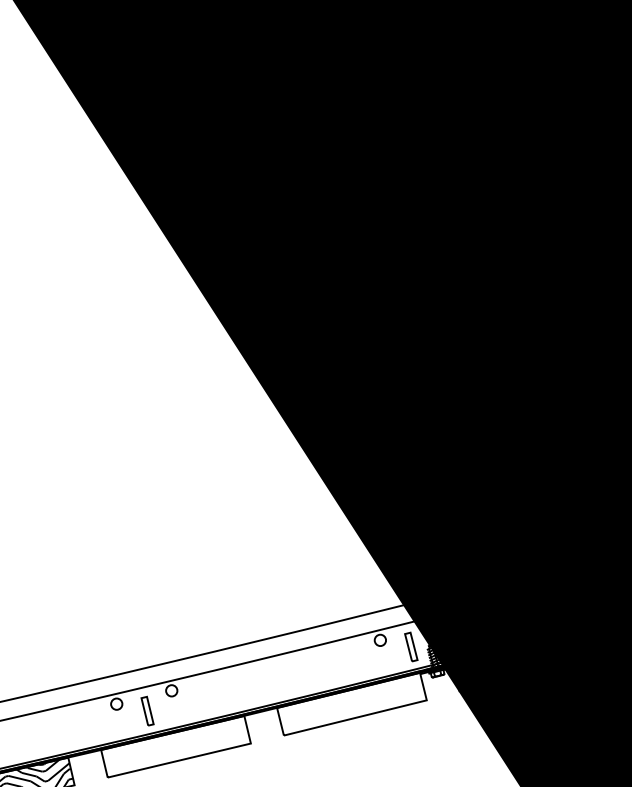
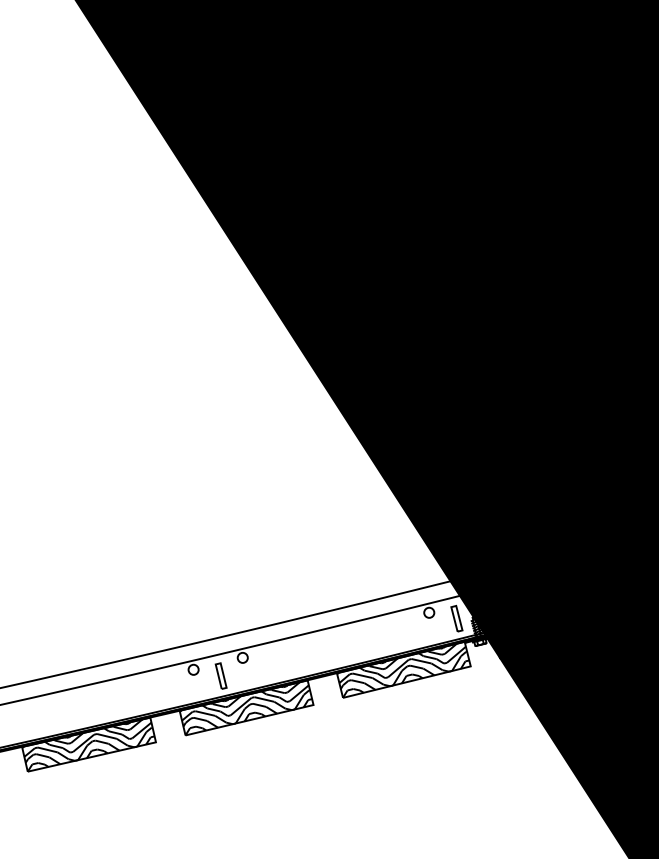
hatch: (351, 704) -> (403, 670), added
hatch: (174, 747) -> (245, 708), added

